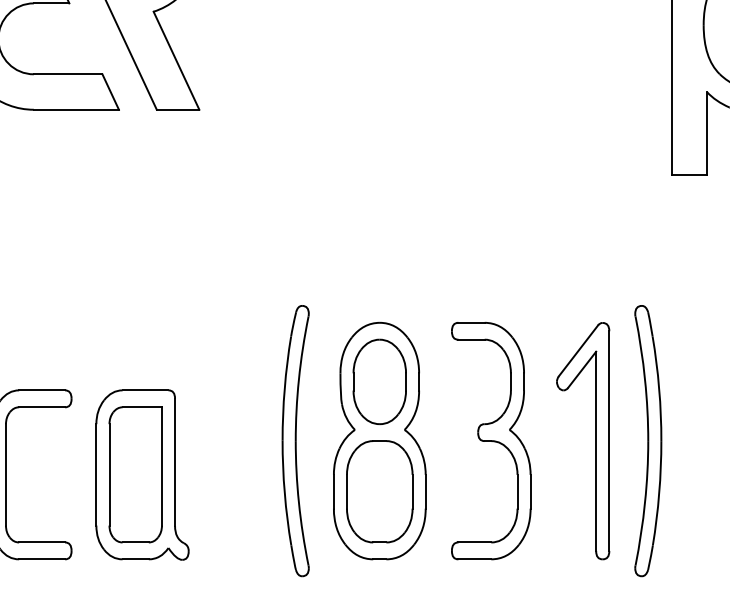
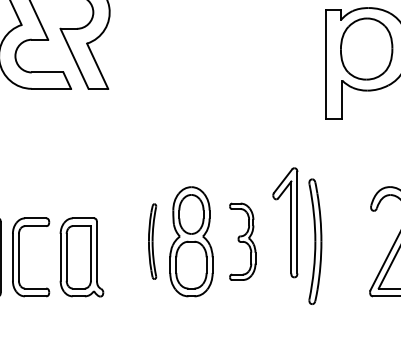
part: (295, 440) -> (152, 241), size x0.6
part: (490, 440) -> (242, 241), size x0.7
part: (583, 440) -> (285, 222), moved

